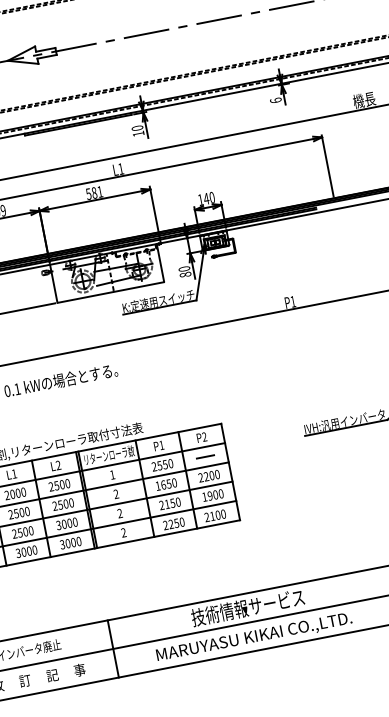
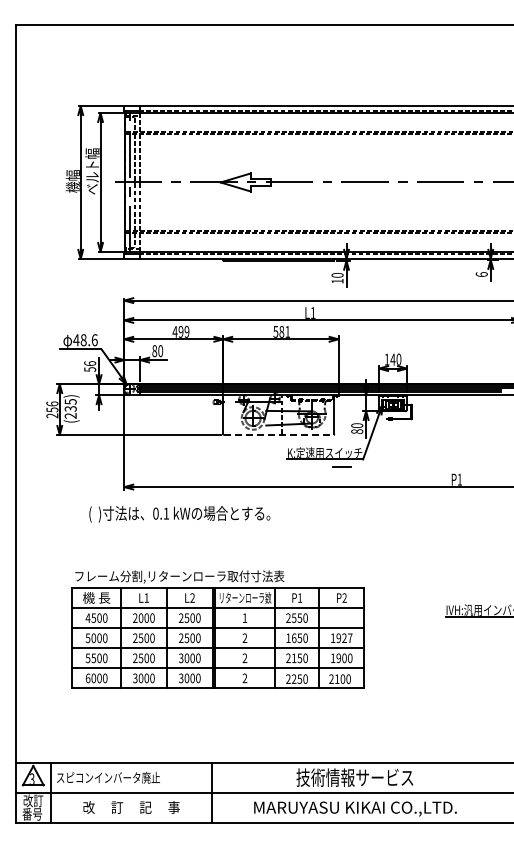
line: (110, 292) -> (278, 434), solid -> dashed
line: (205, 456) -> (341, 466), moved
text: (209, 476) -> (341, 638), 2200 -> 1927

